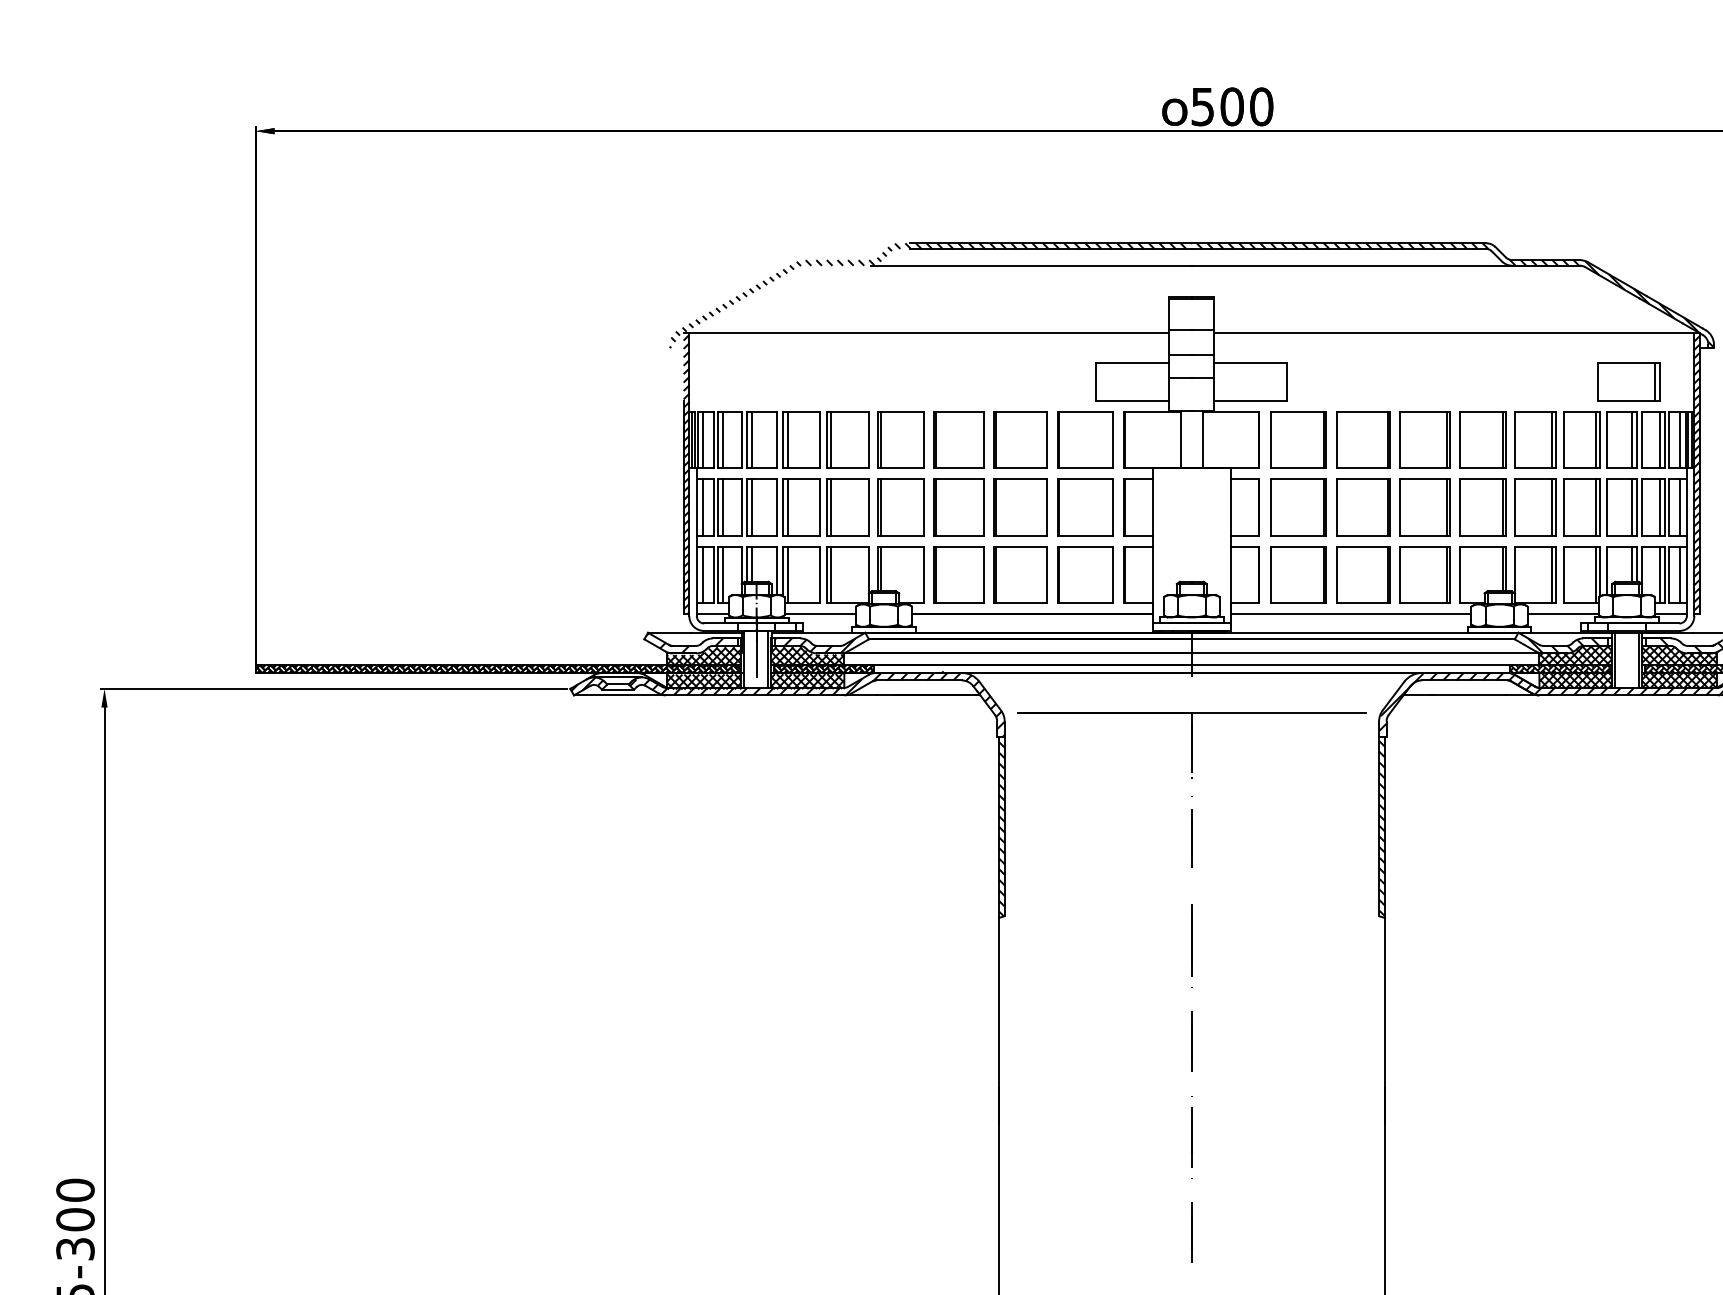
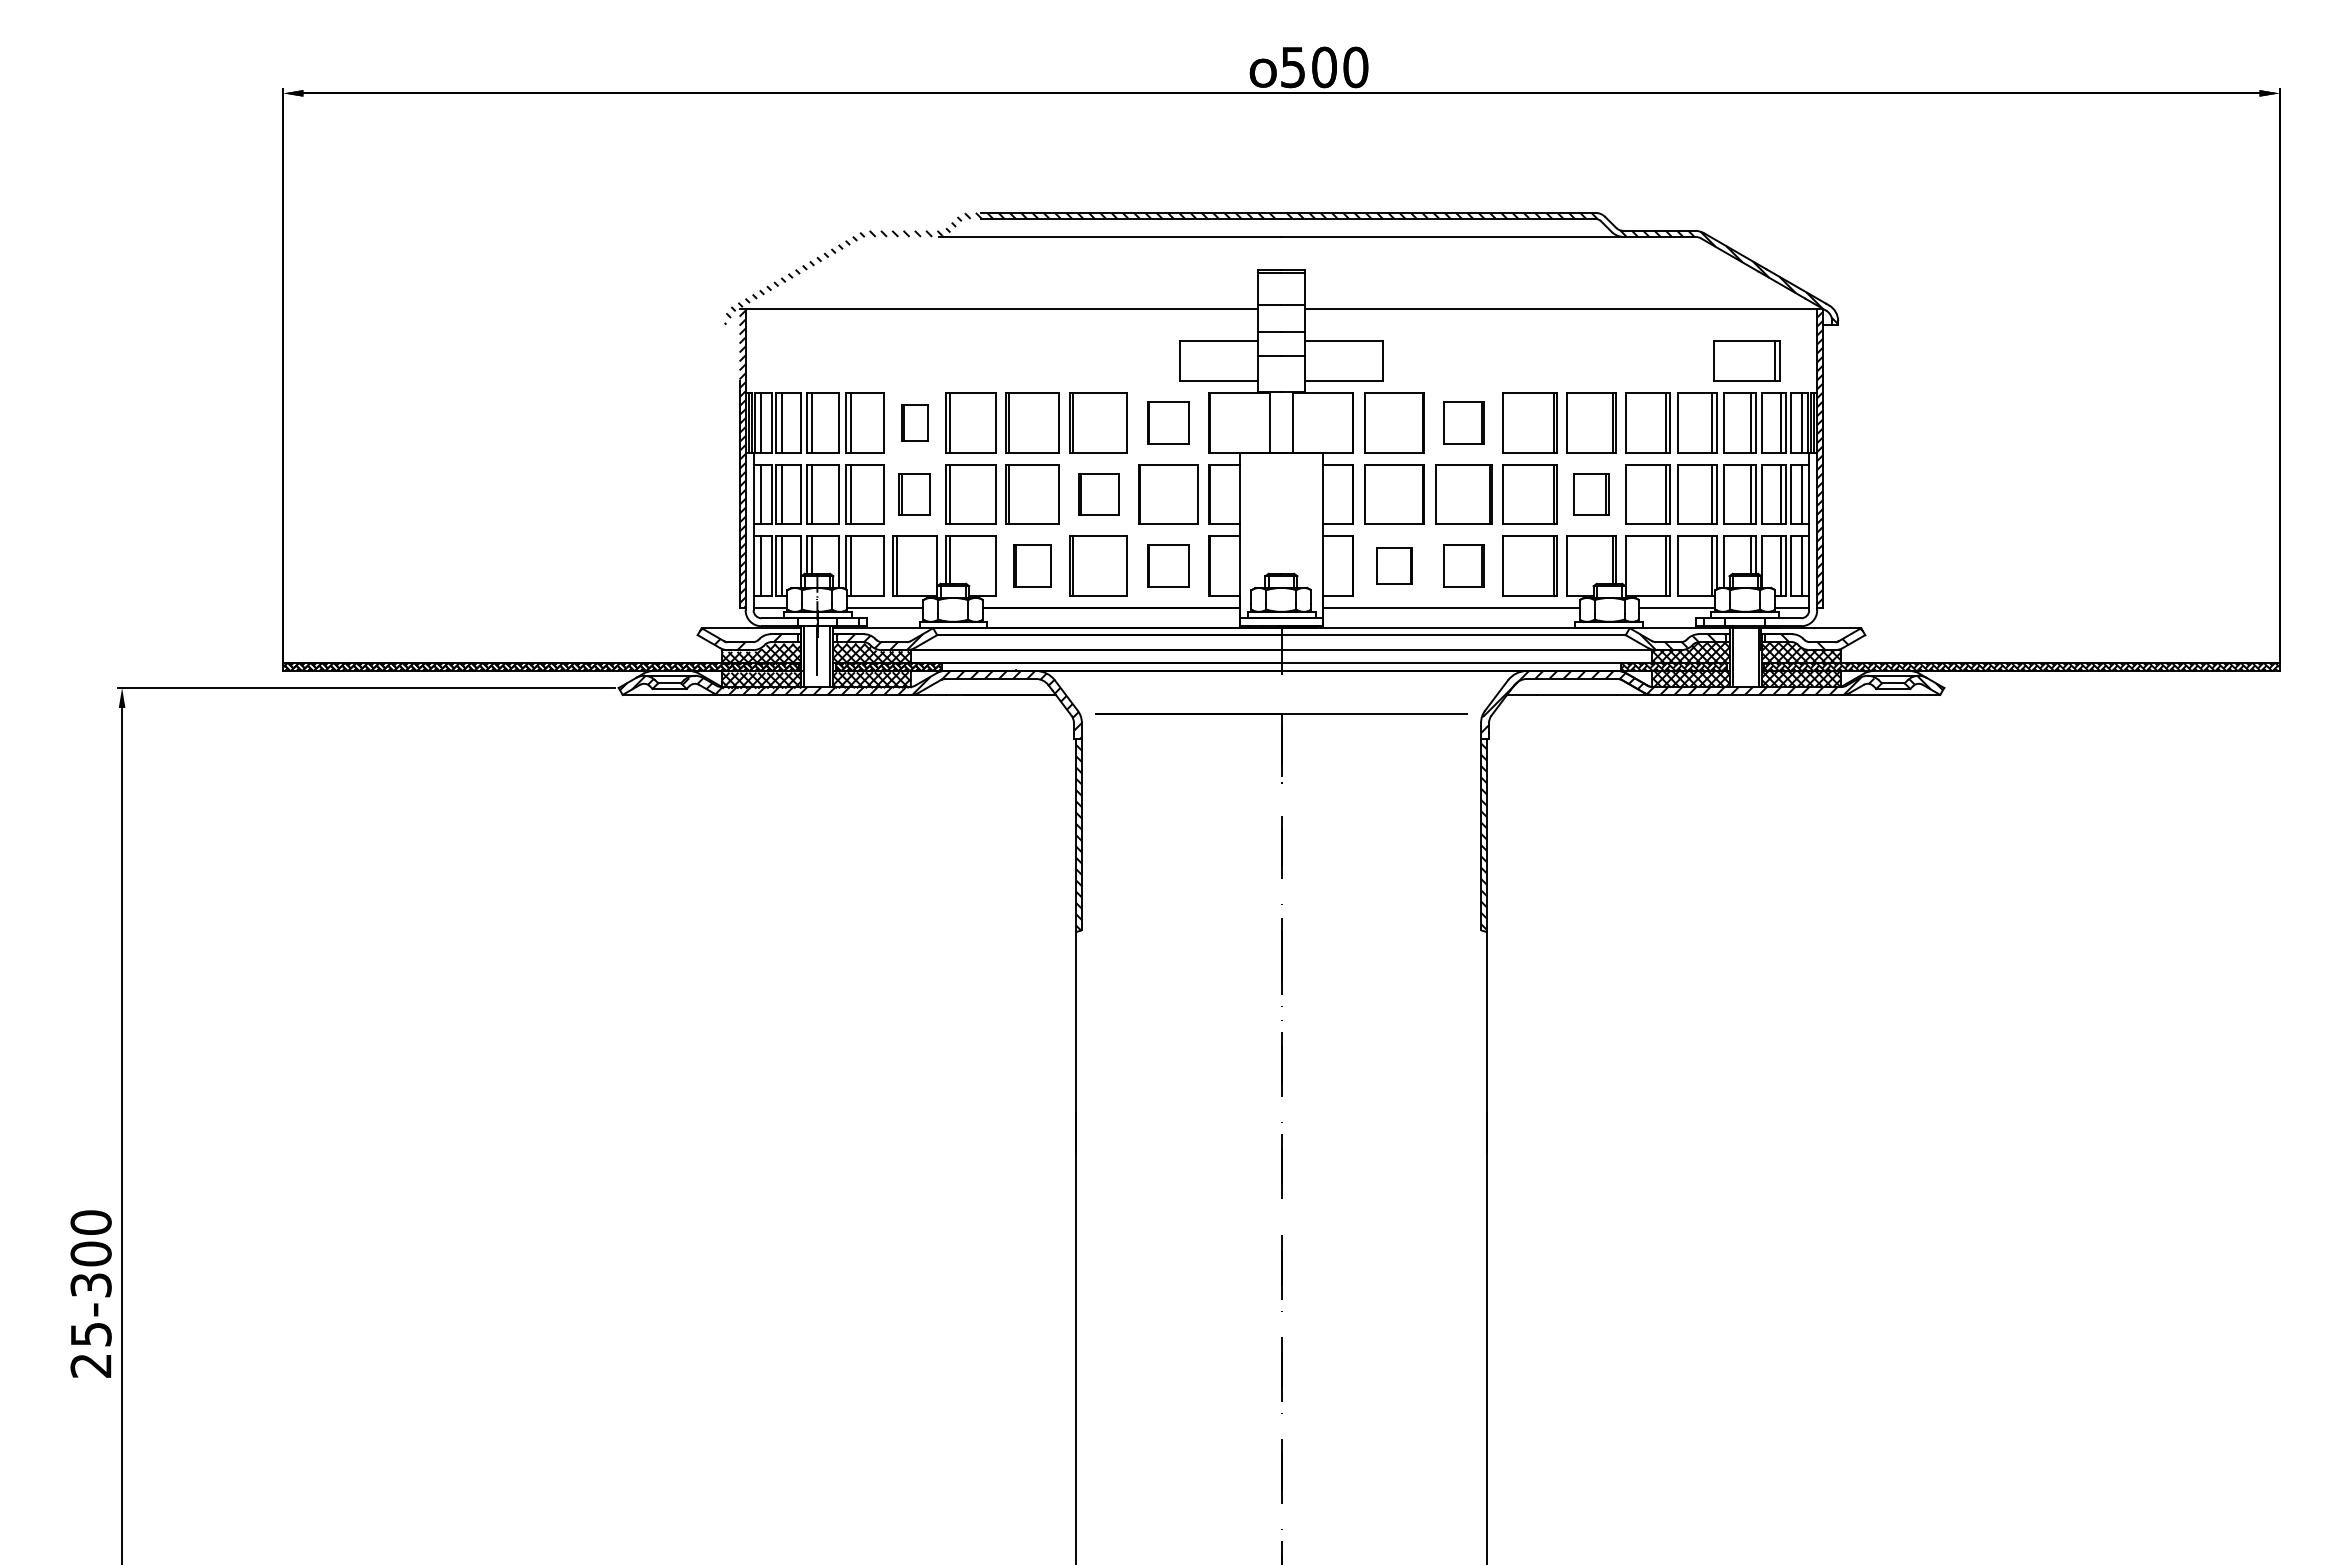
part: (847, 439) -> (914, 422), size x0.6
part: (1085, 439) -> (1168, 422), size x0.7
part: (1362, 439) -> (1463, 422), size x0.7
part: (847, 507) -> (914, 494), size x0.7
part: (1020, 507) -> (1098, 494), size x0.7
part: (1482, 507) -> (1591, 494), size x0.7
part: (958, 573) -> (1032, 565), size x0.7
part: (1085, 573) -> (1168, 565), size x0.7
part: (1297, 573) -> (1394, 565), size x0.6
part: (1362, 573) -> (1463, 565), size x0.7

